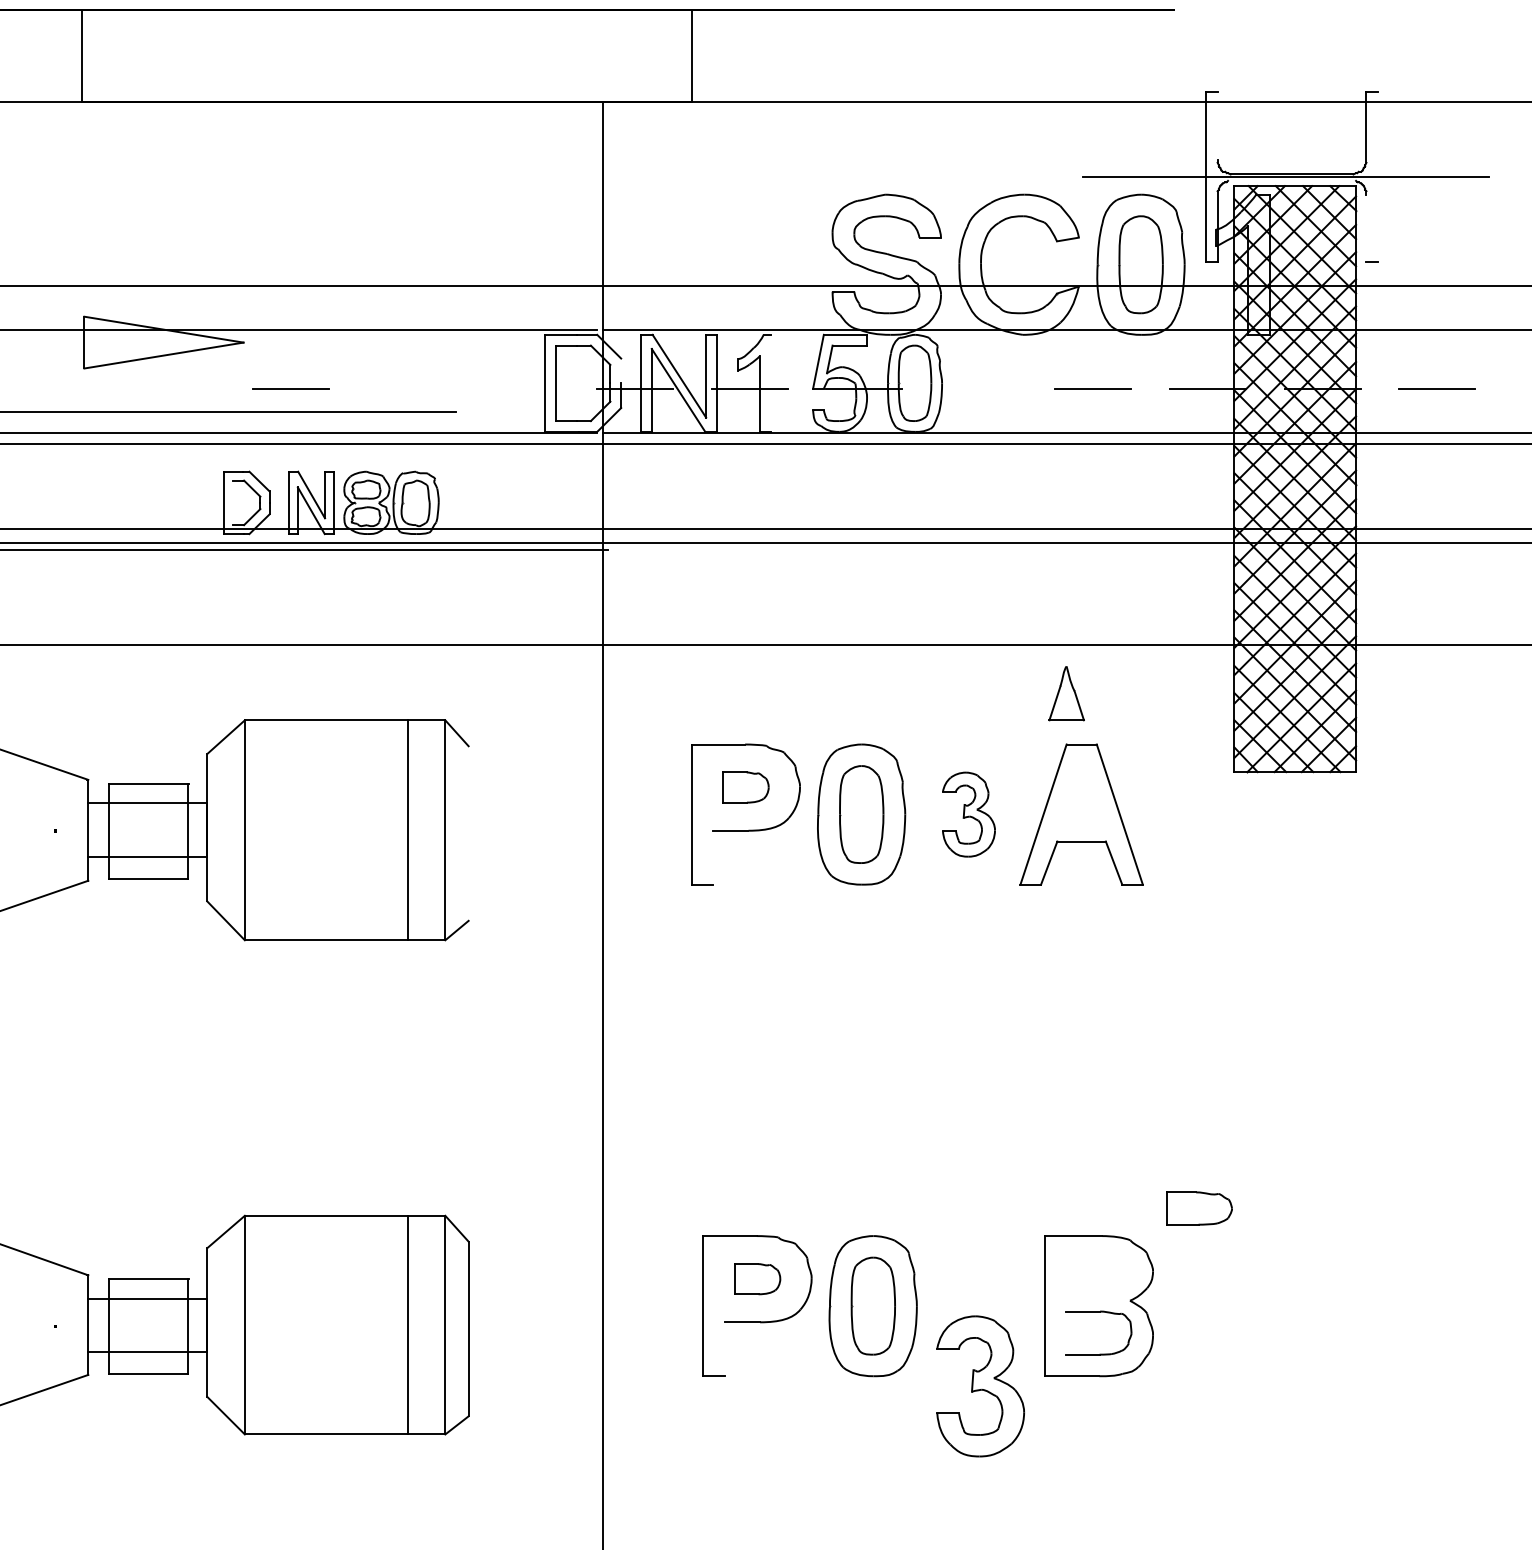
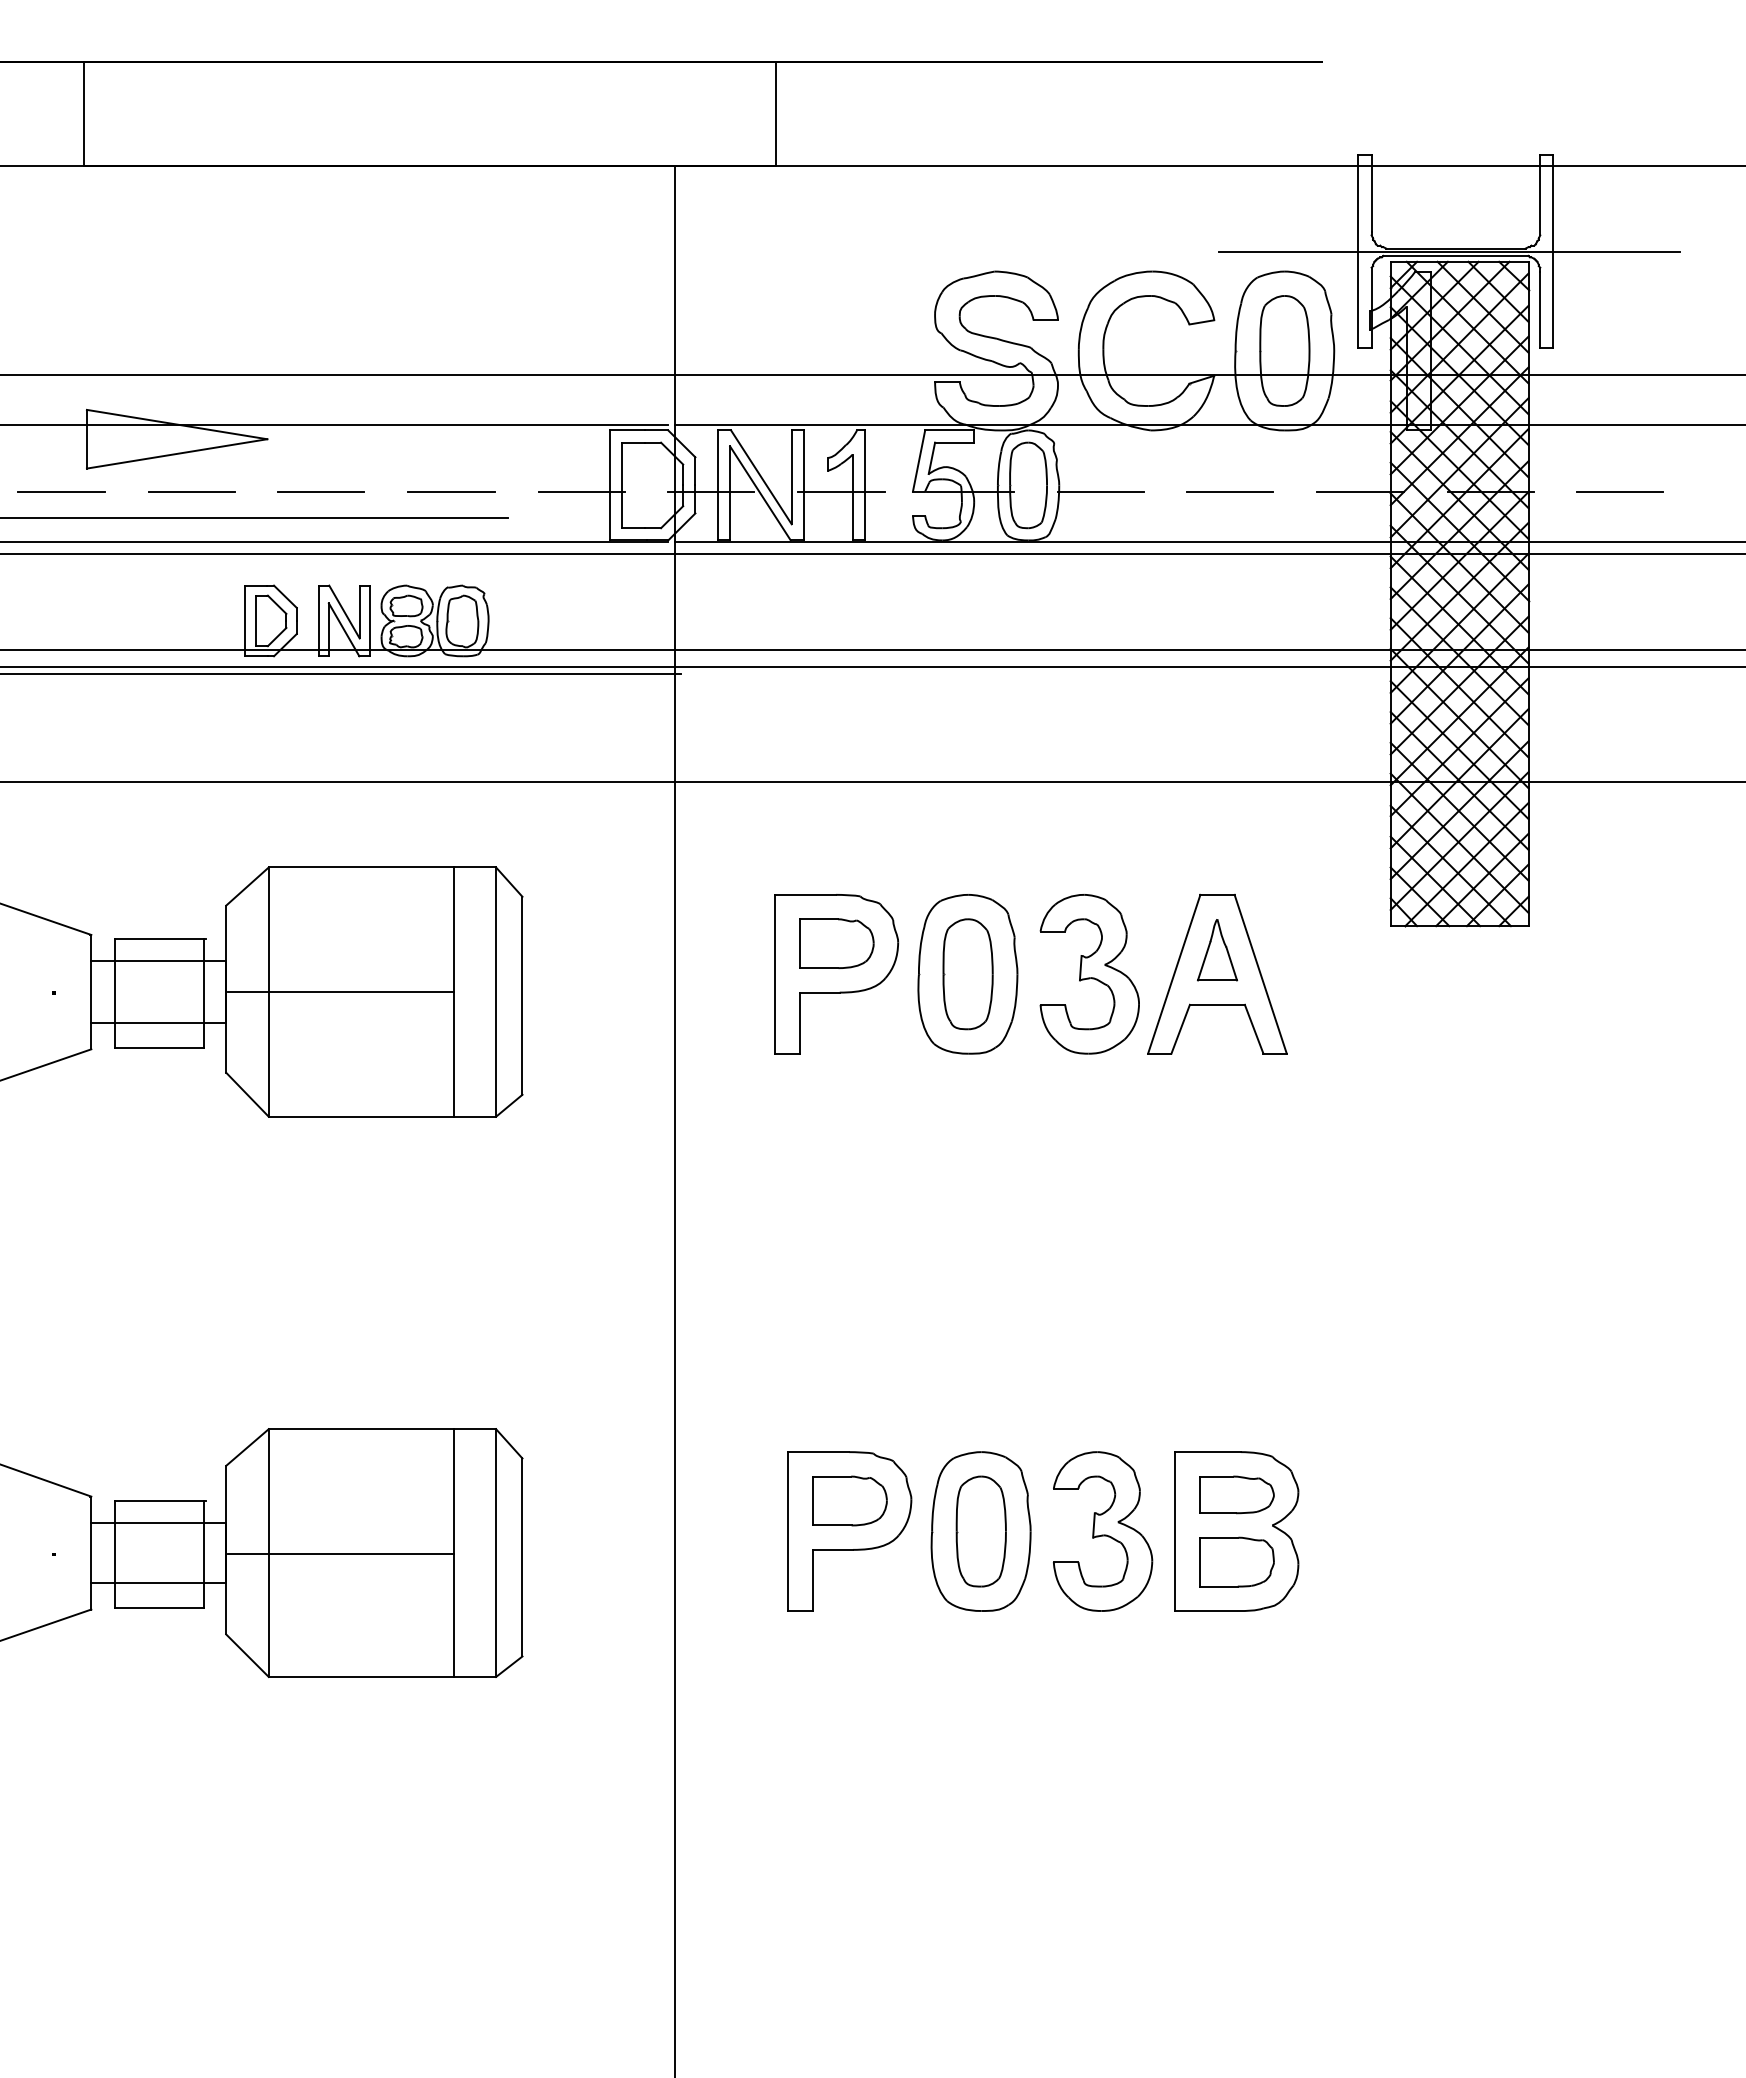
line: (1217, 125) -> (1371, 193), added
line: (1378, 177) -> (1553, 251), added
line: (1291, 180) -> (1455, 255), added
line: (1366, 229) -> (1540, 310), added
line: (621, 370) -> (695, 470), added
line: (770, 383) -> (864, 485), added
line: (406, 388) -> (451, 491), added
line: (62, 389) -> (61, 492), added
line: (176, 389) -> (191, 492), added
line: (520, 389) -> (581, 492), added
line: (978, 389) -> (1100, 492), added
line: (233, 502) -> (255, 620), added
part: (1066, 693) -> (1217, 950), moved
part: (745, 787) -> (836, 943), size x1.43
part: (968, 814) -> (1089, 974), size x1.67
line: (308, 830) -> (340, 992), added
line: (468, 833) -> (522, 995), added
line: (712, 857) -> (799, 1022), added
part: (1199, 1208) -> (1236, 1494), moved
part: (757, 1278) -> (849, 1500), size x1.43
line: (308, 1325) -> (340, 1553), added
line: (1066, 1332) -> (1200, 1561), added
line: (725, 1348) -> (813, 1579), added
part: (981, 1386) -> (1103, 1531), moved

